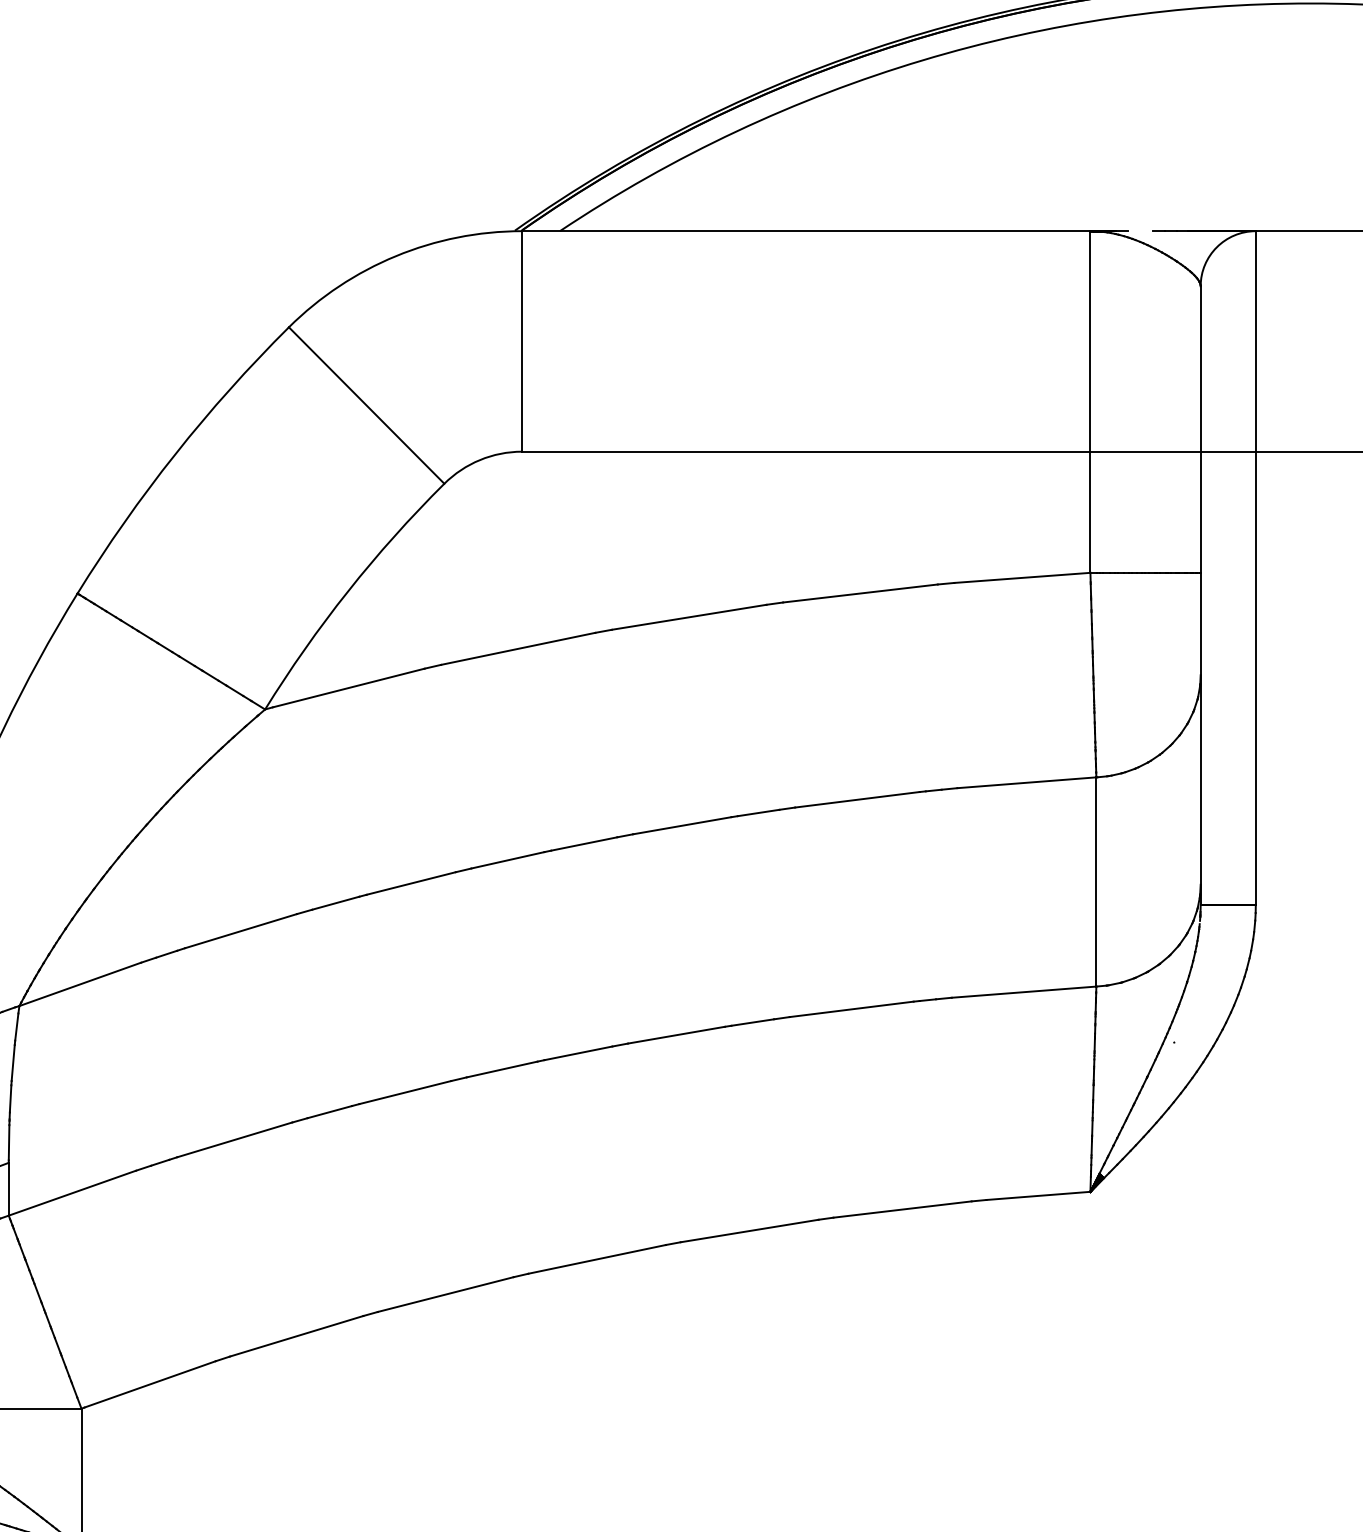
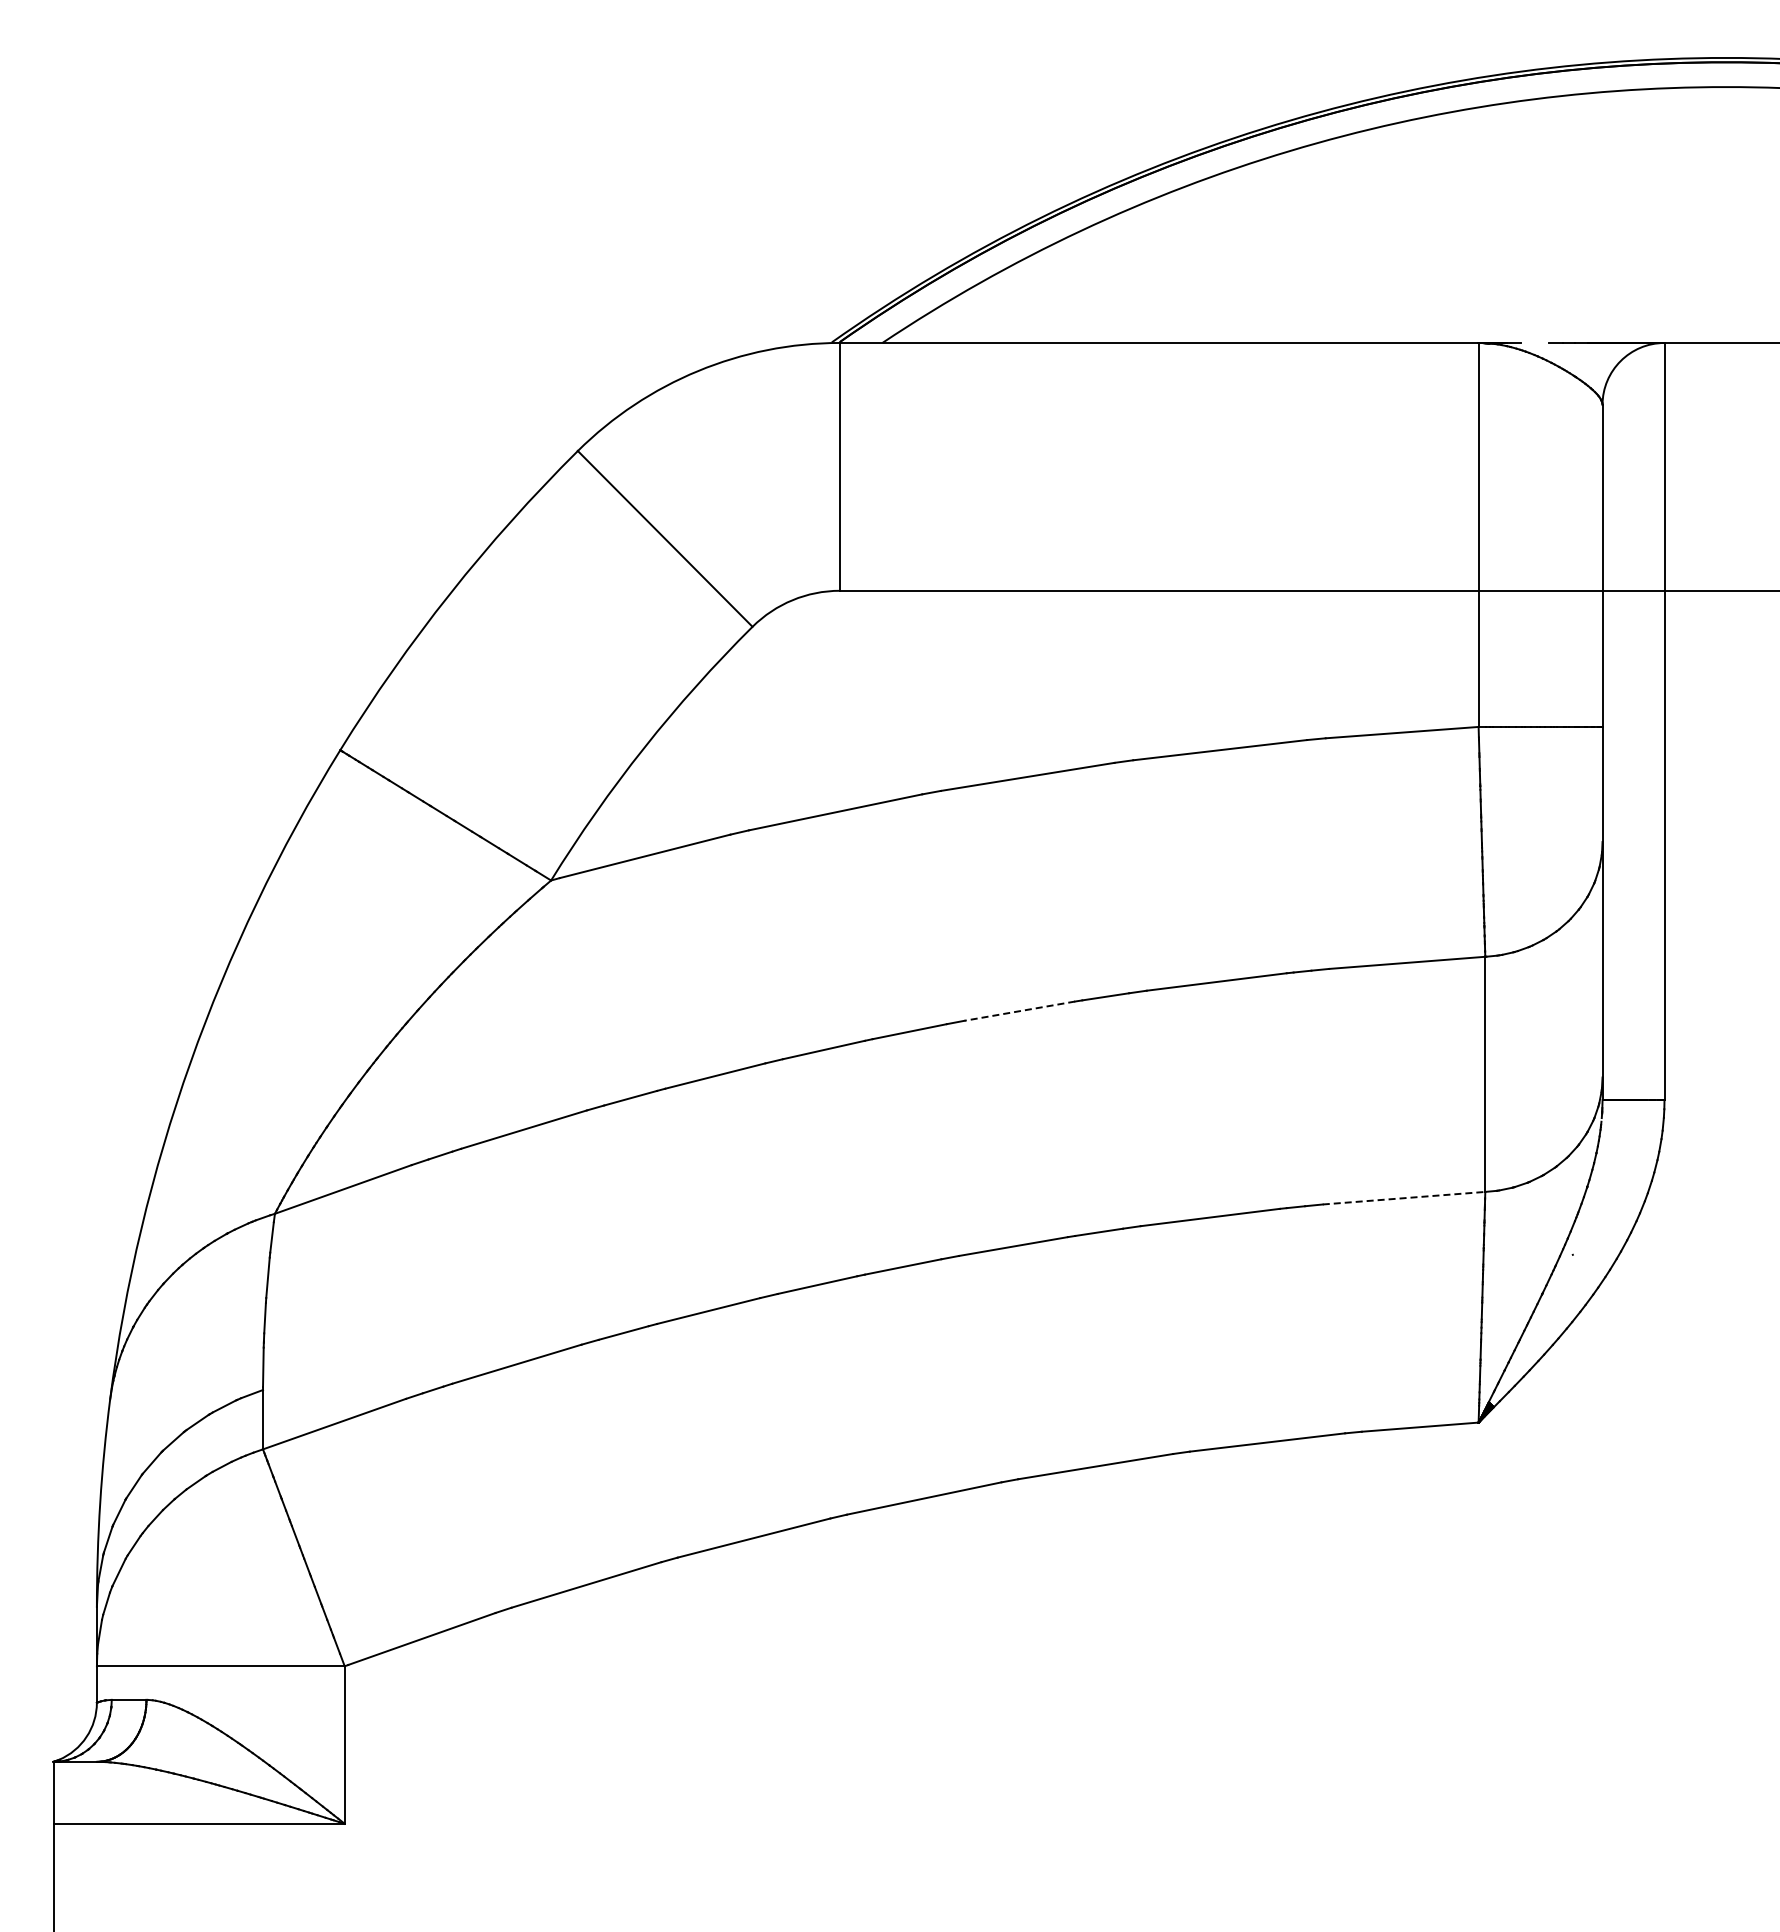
line: (681, 826) -> (1019, 1011), solid -> dashed
line: (1024, 992) -> (1404, 1198), solid -> dashed

